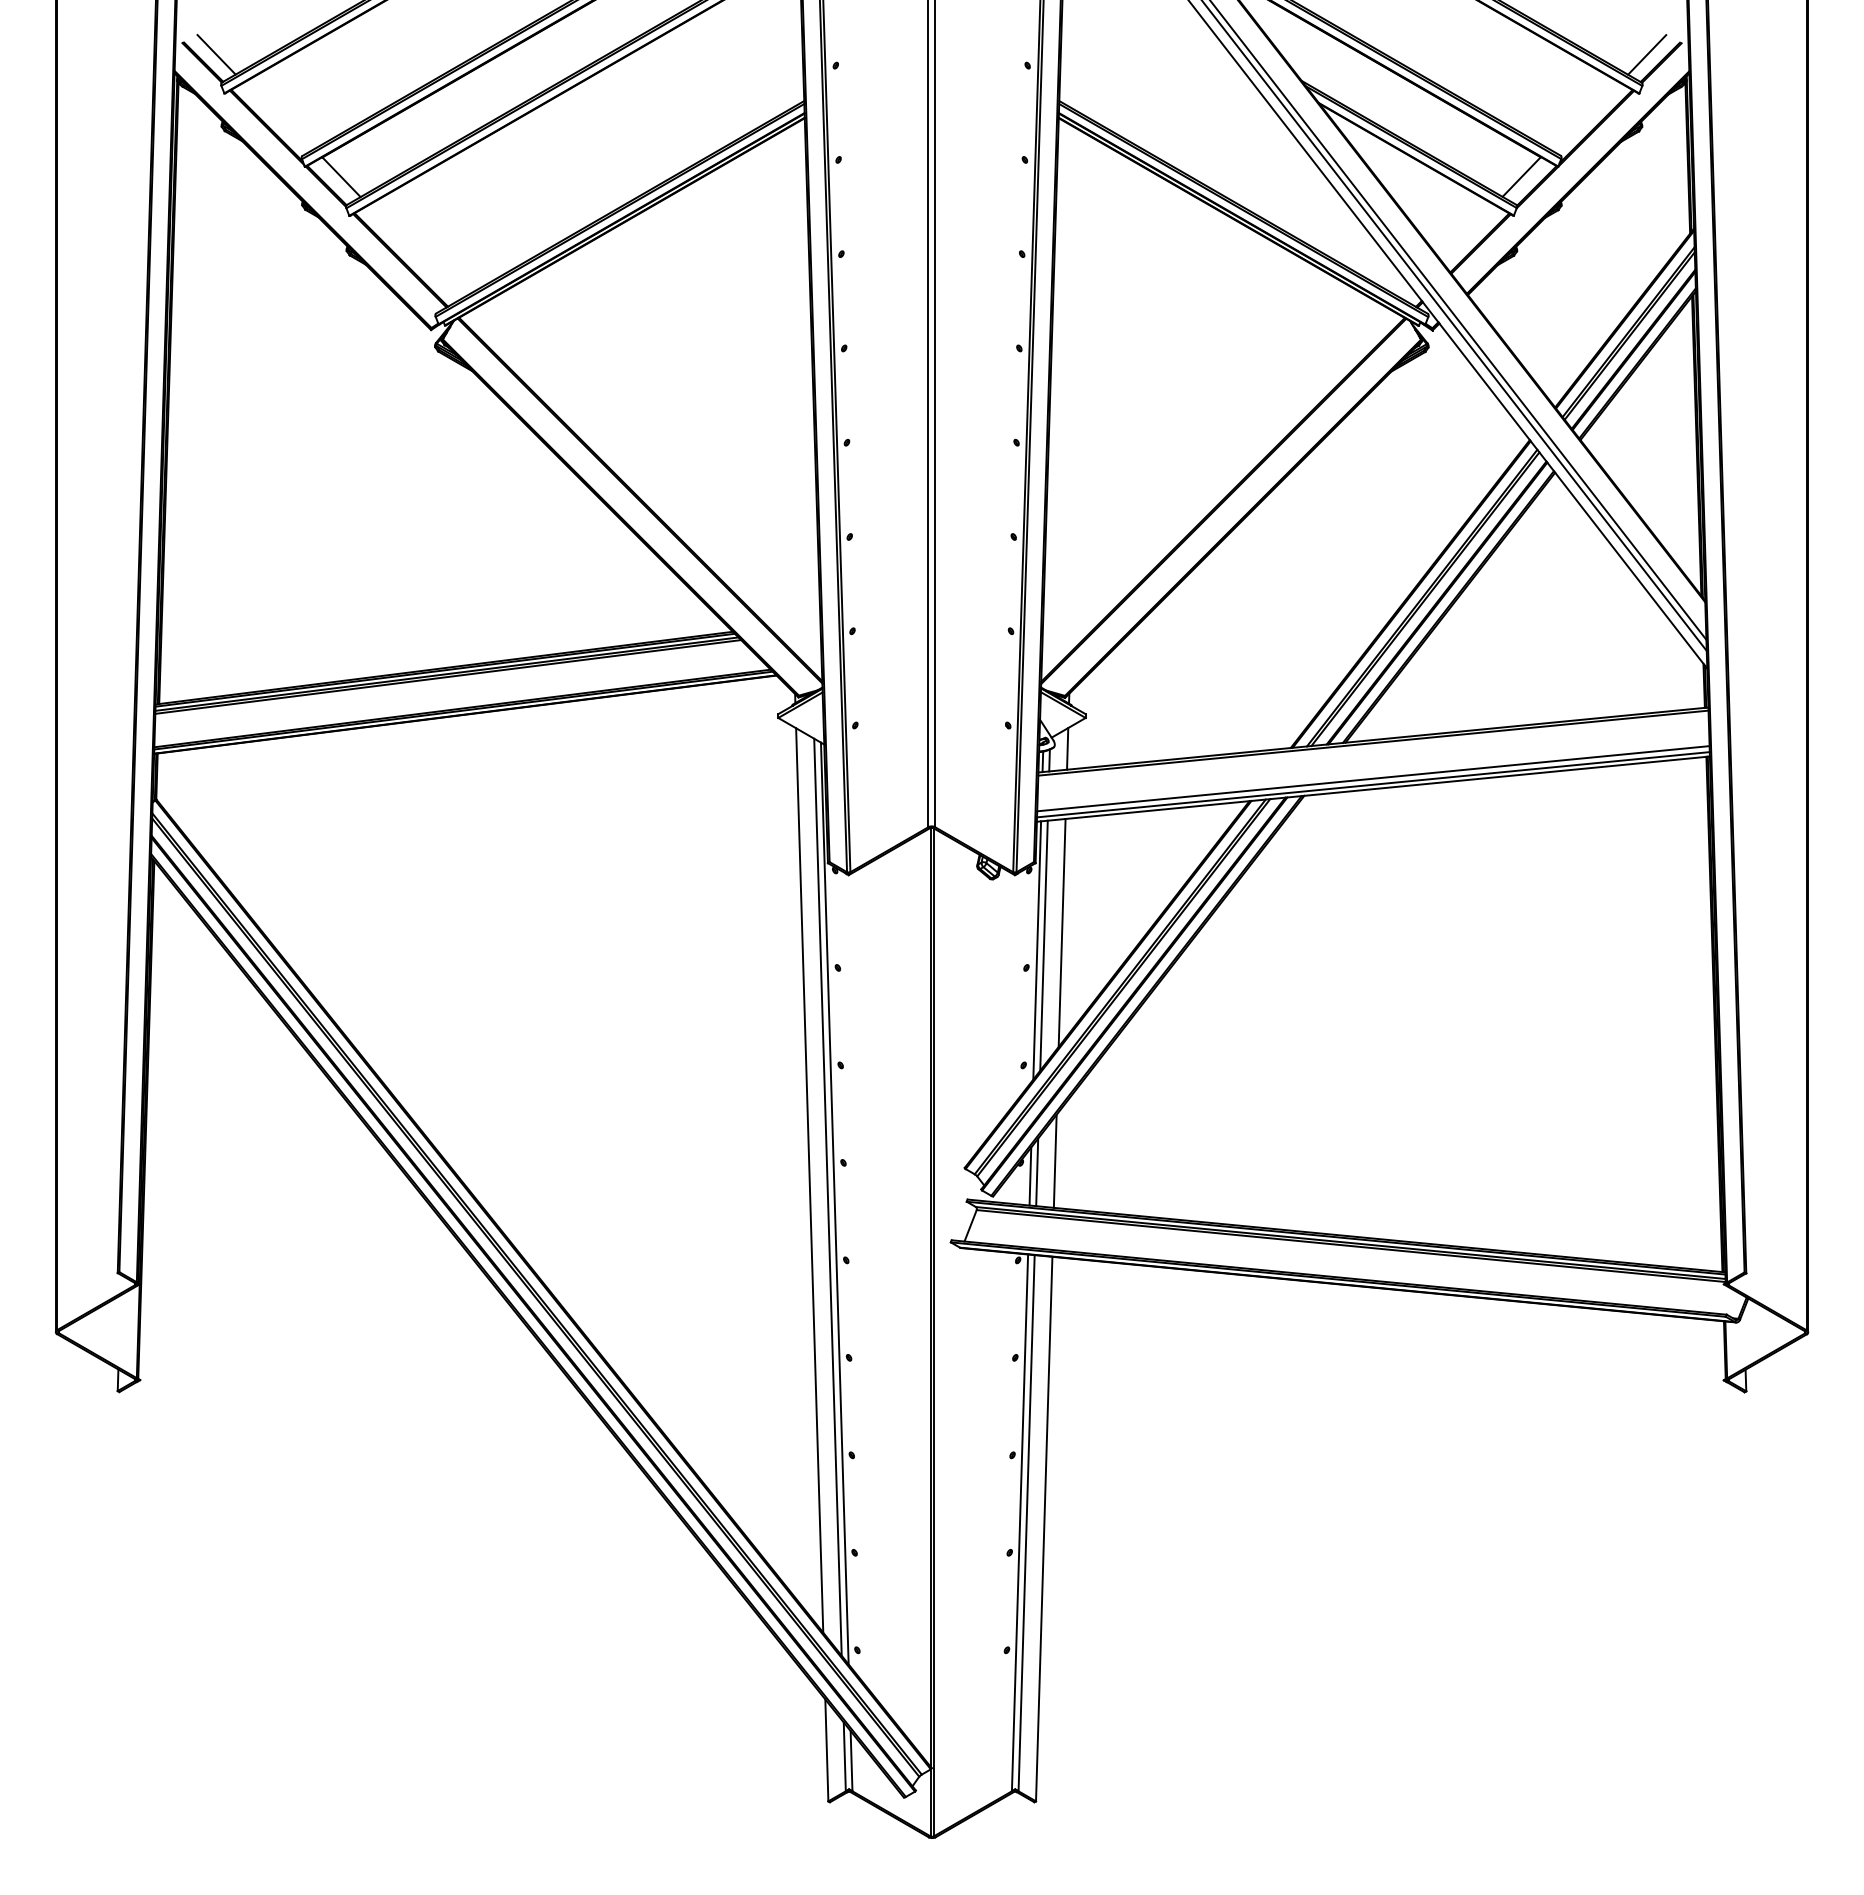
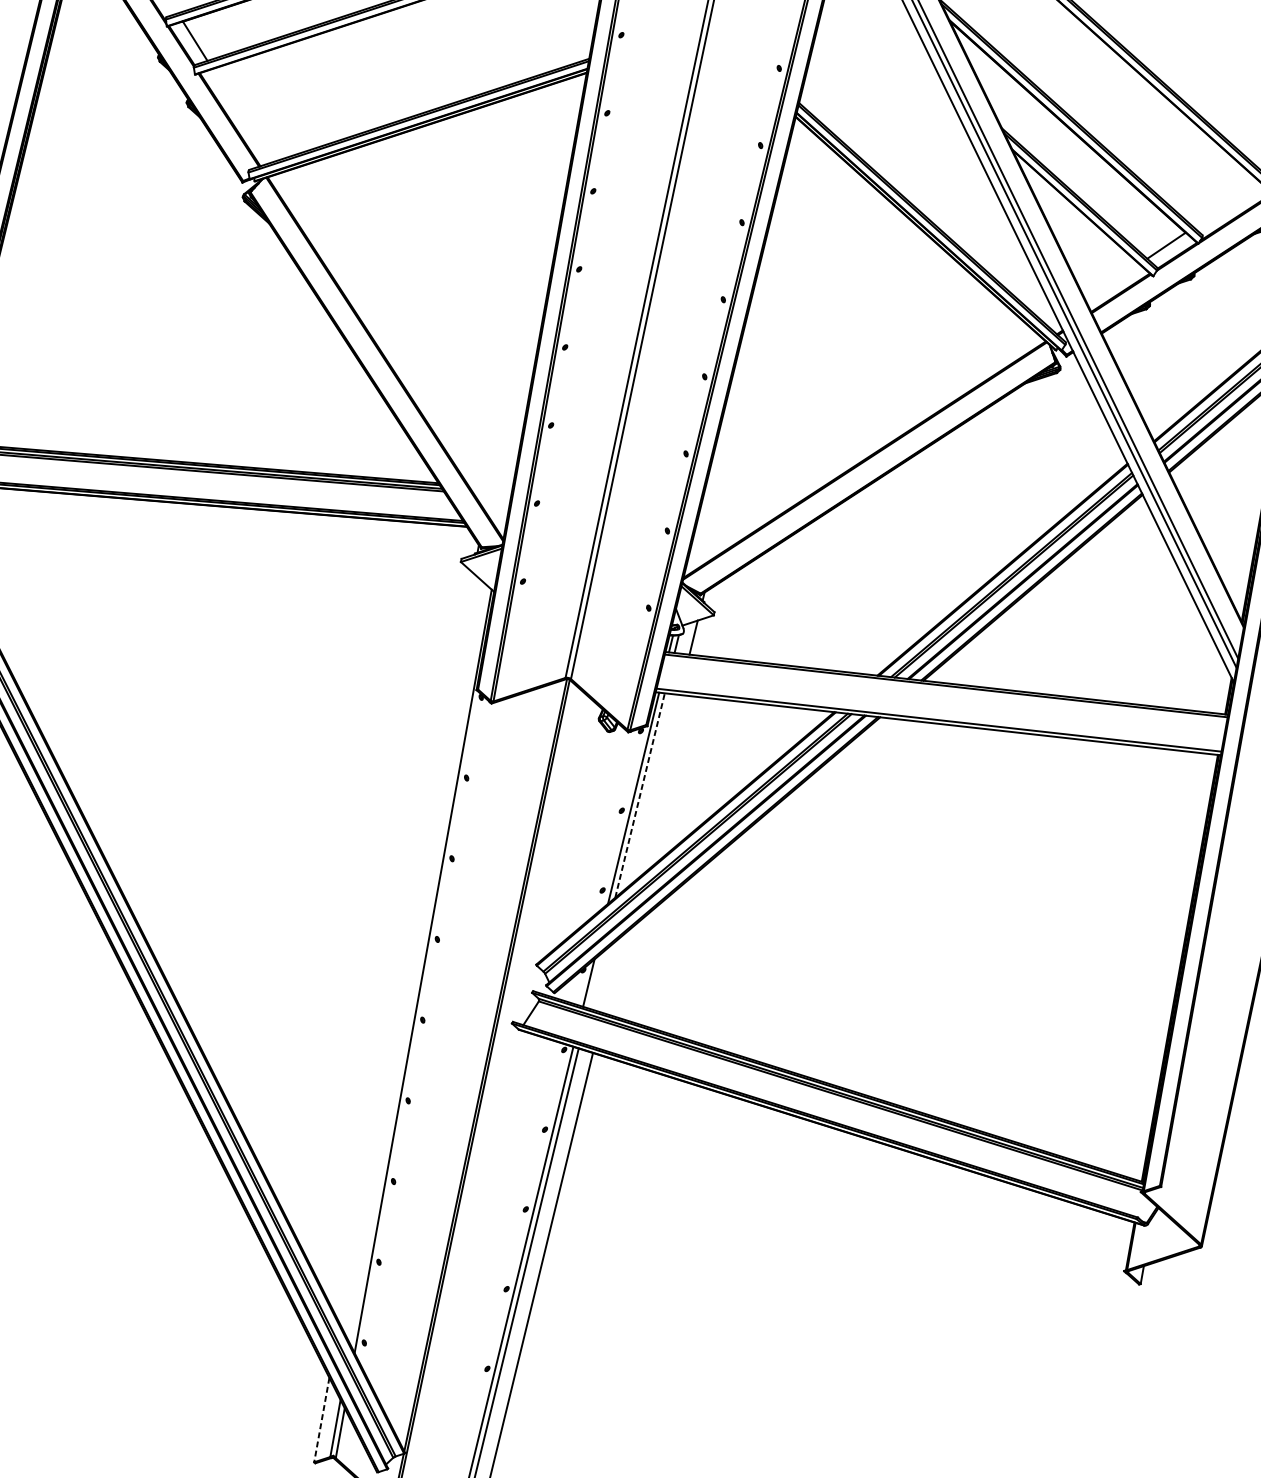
line: (1373, 778) -> (940, 715), removed
line: (1061, 932) -> (656, 787), removed
line: (1044, 945) -> (640, 795), solid -> dashed
line: (1054, 1160) -> (611, 974), removed
line: (1037, 1172) -> (595, 981), removed
line: (809, 1180) -> (406, 948), removed
line: (827, 1196) -> (418, 964), removed
line: (826, 1750) -> (321, 1420), solid -> dashed

